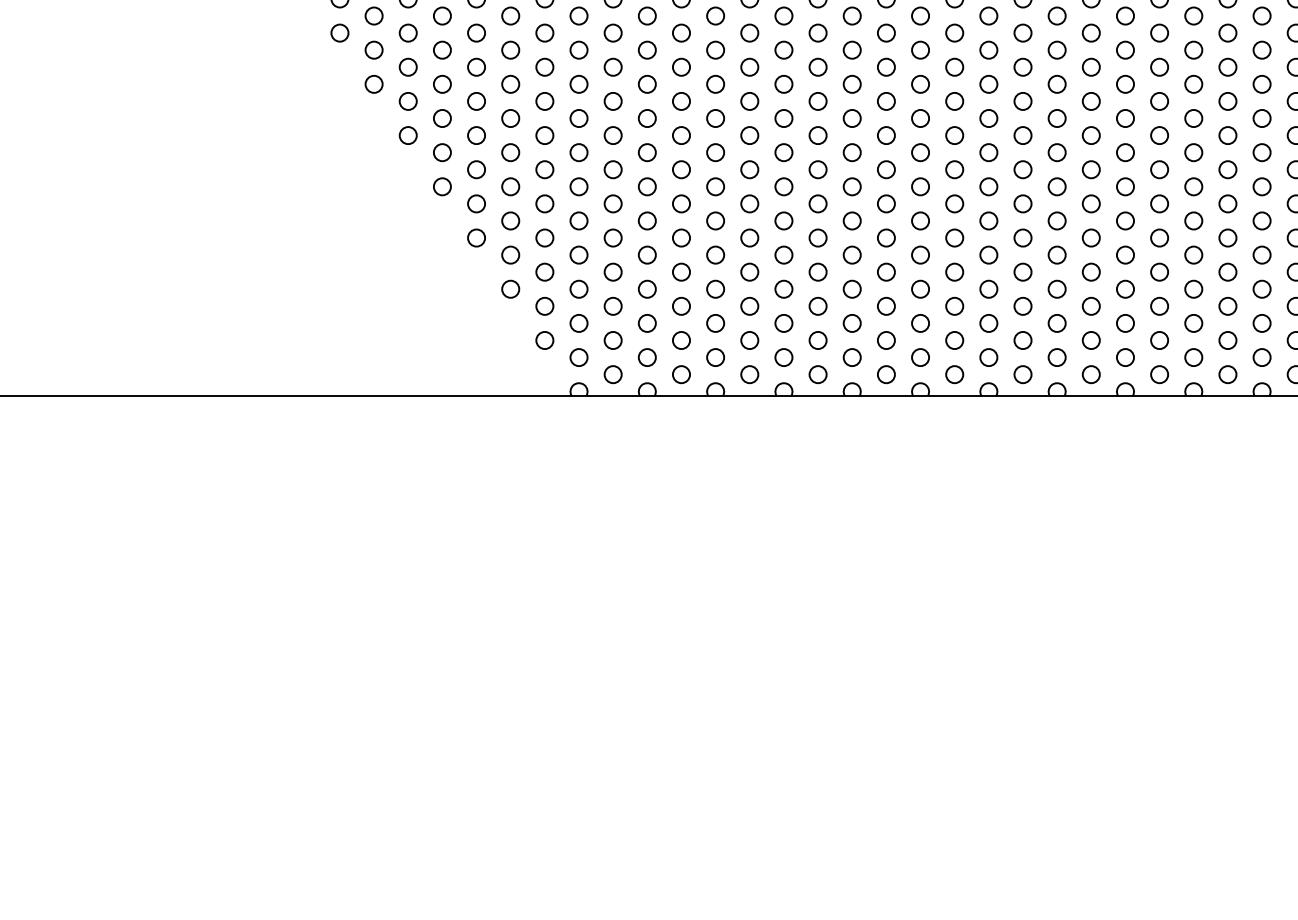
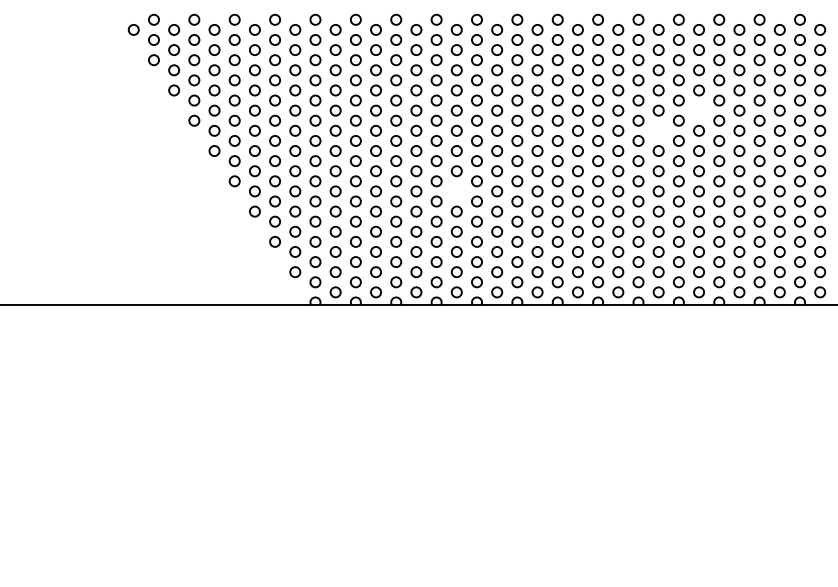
circle: (1226, 66) -> (698, 110), removed
circle: (1159, 100) -> (658, 130), removed
circle: (817, 204) -> (456, 191), removed

